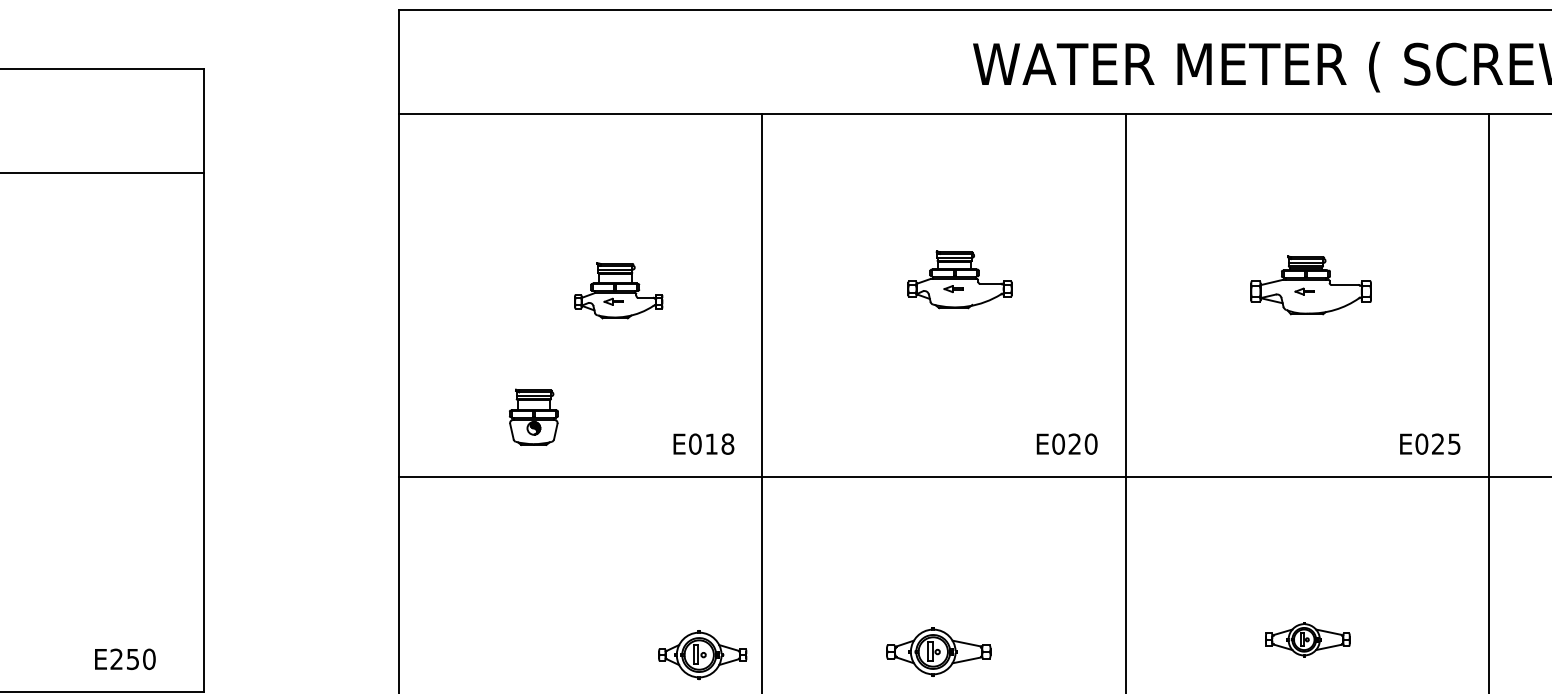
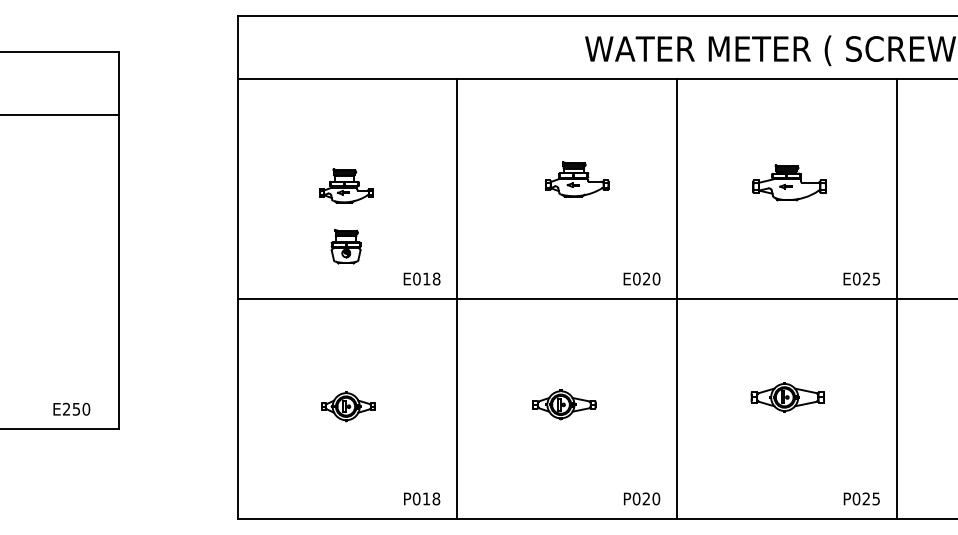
part: (618, 289) -> (346, 185), moved
part: (532, 416) -> (345, 246), moved
part: (1307, 639) -> (787, 397), size x1.43
part: (702, 654) -> (348, 406), moved

